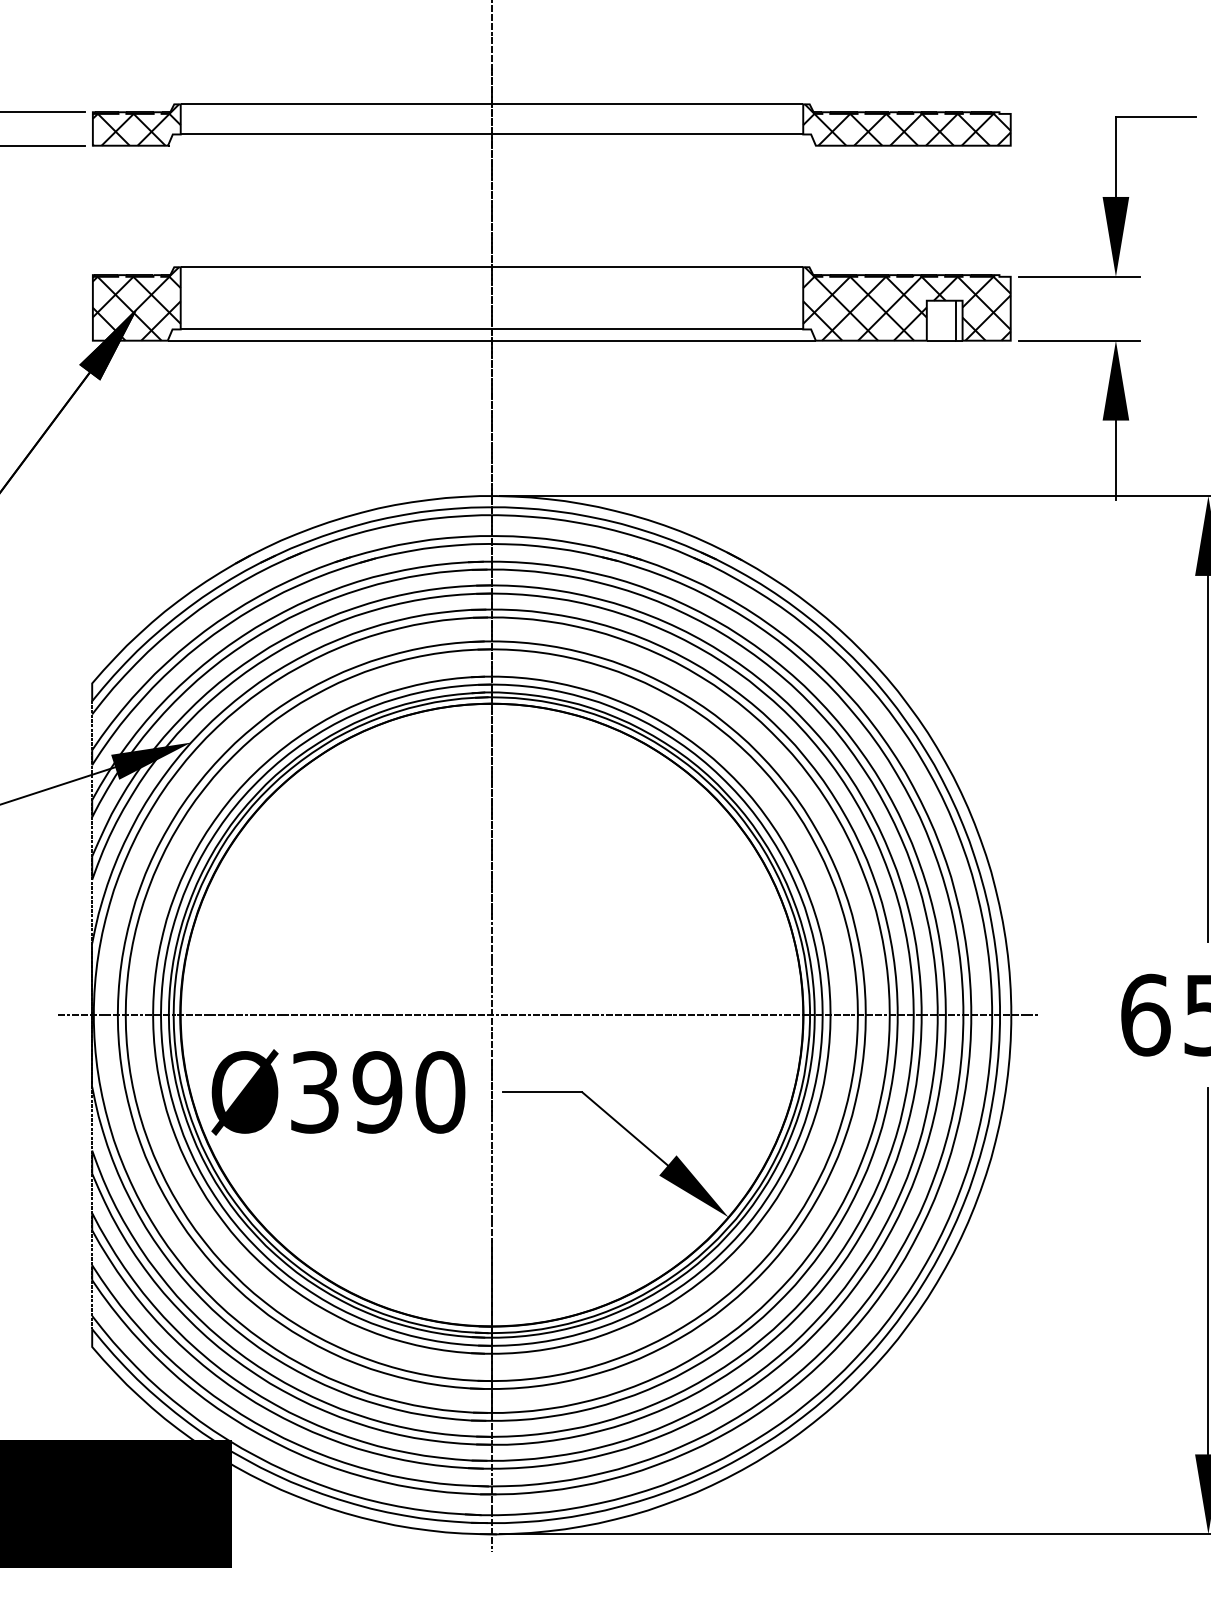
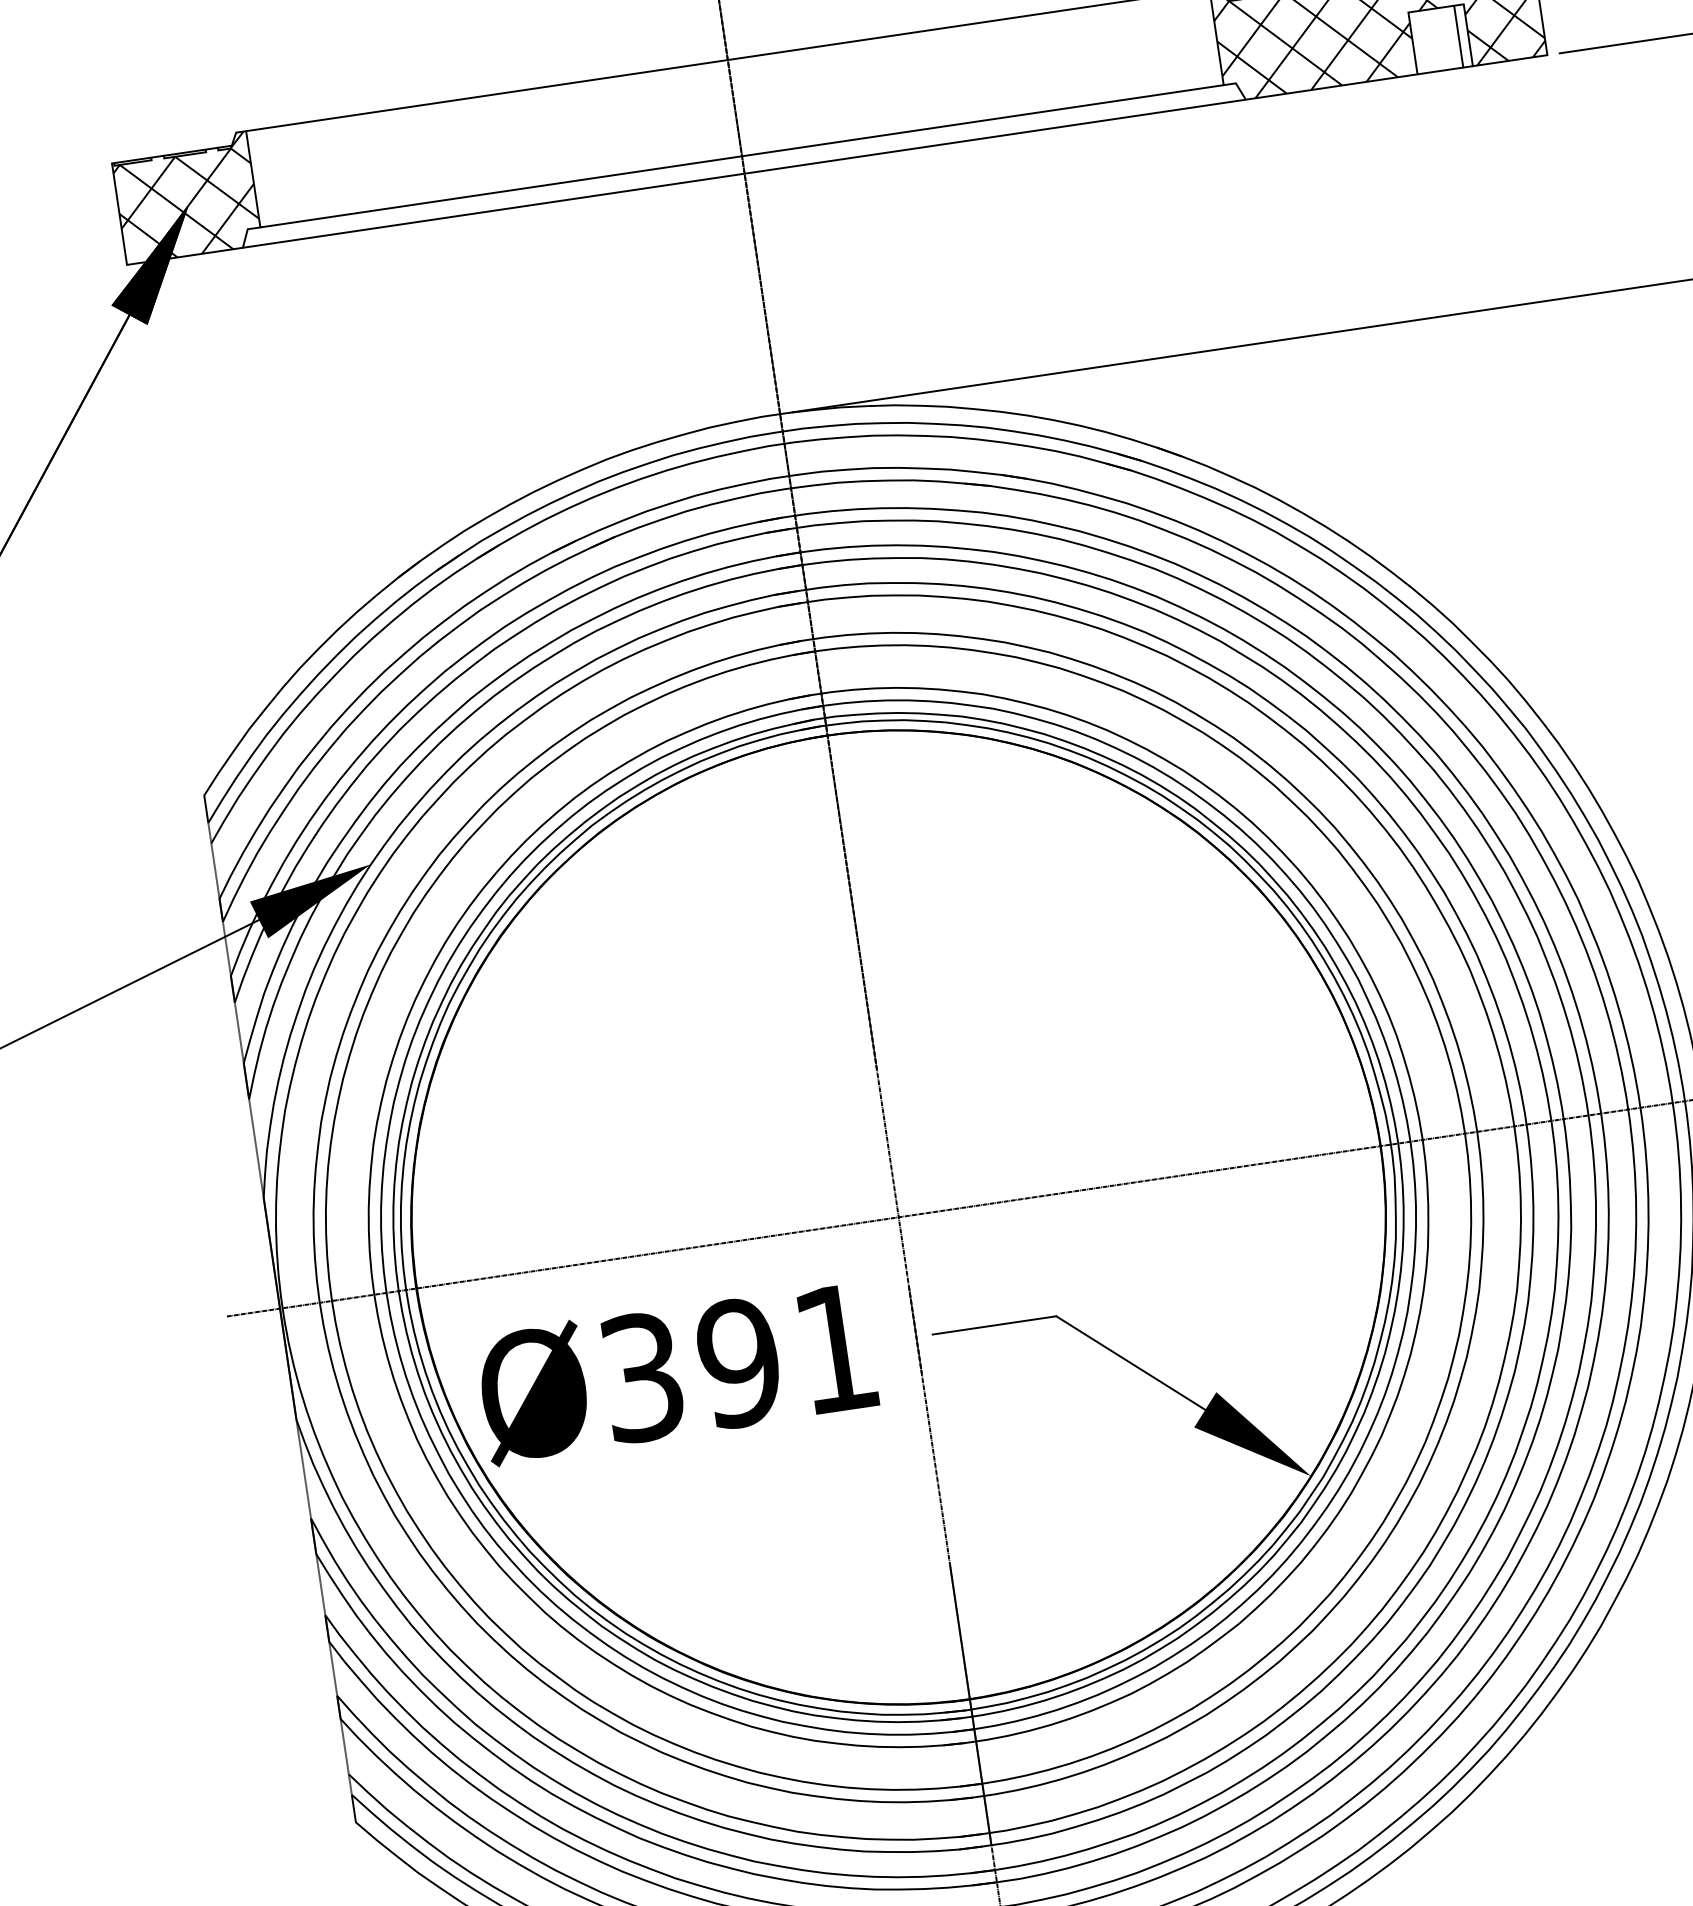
text: (440, 1092) -> (836, 1348), Ø390 -> Ø391

